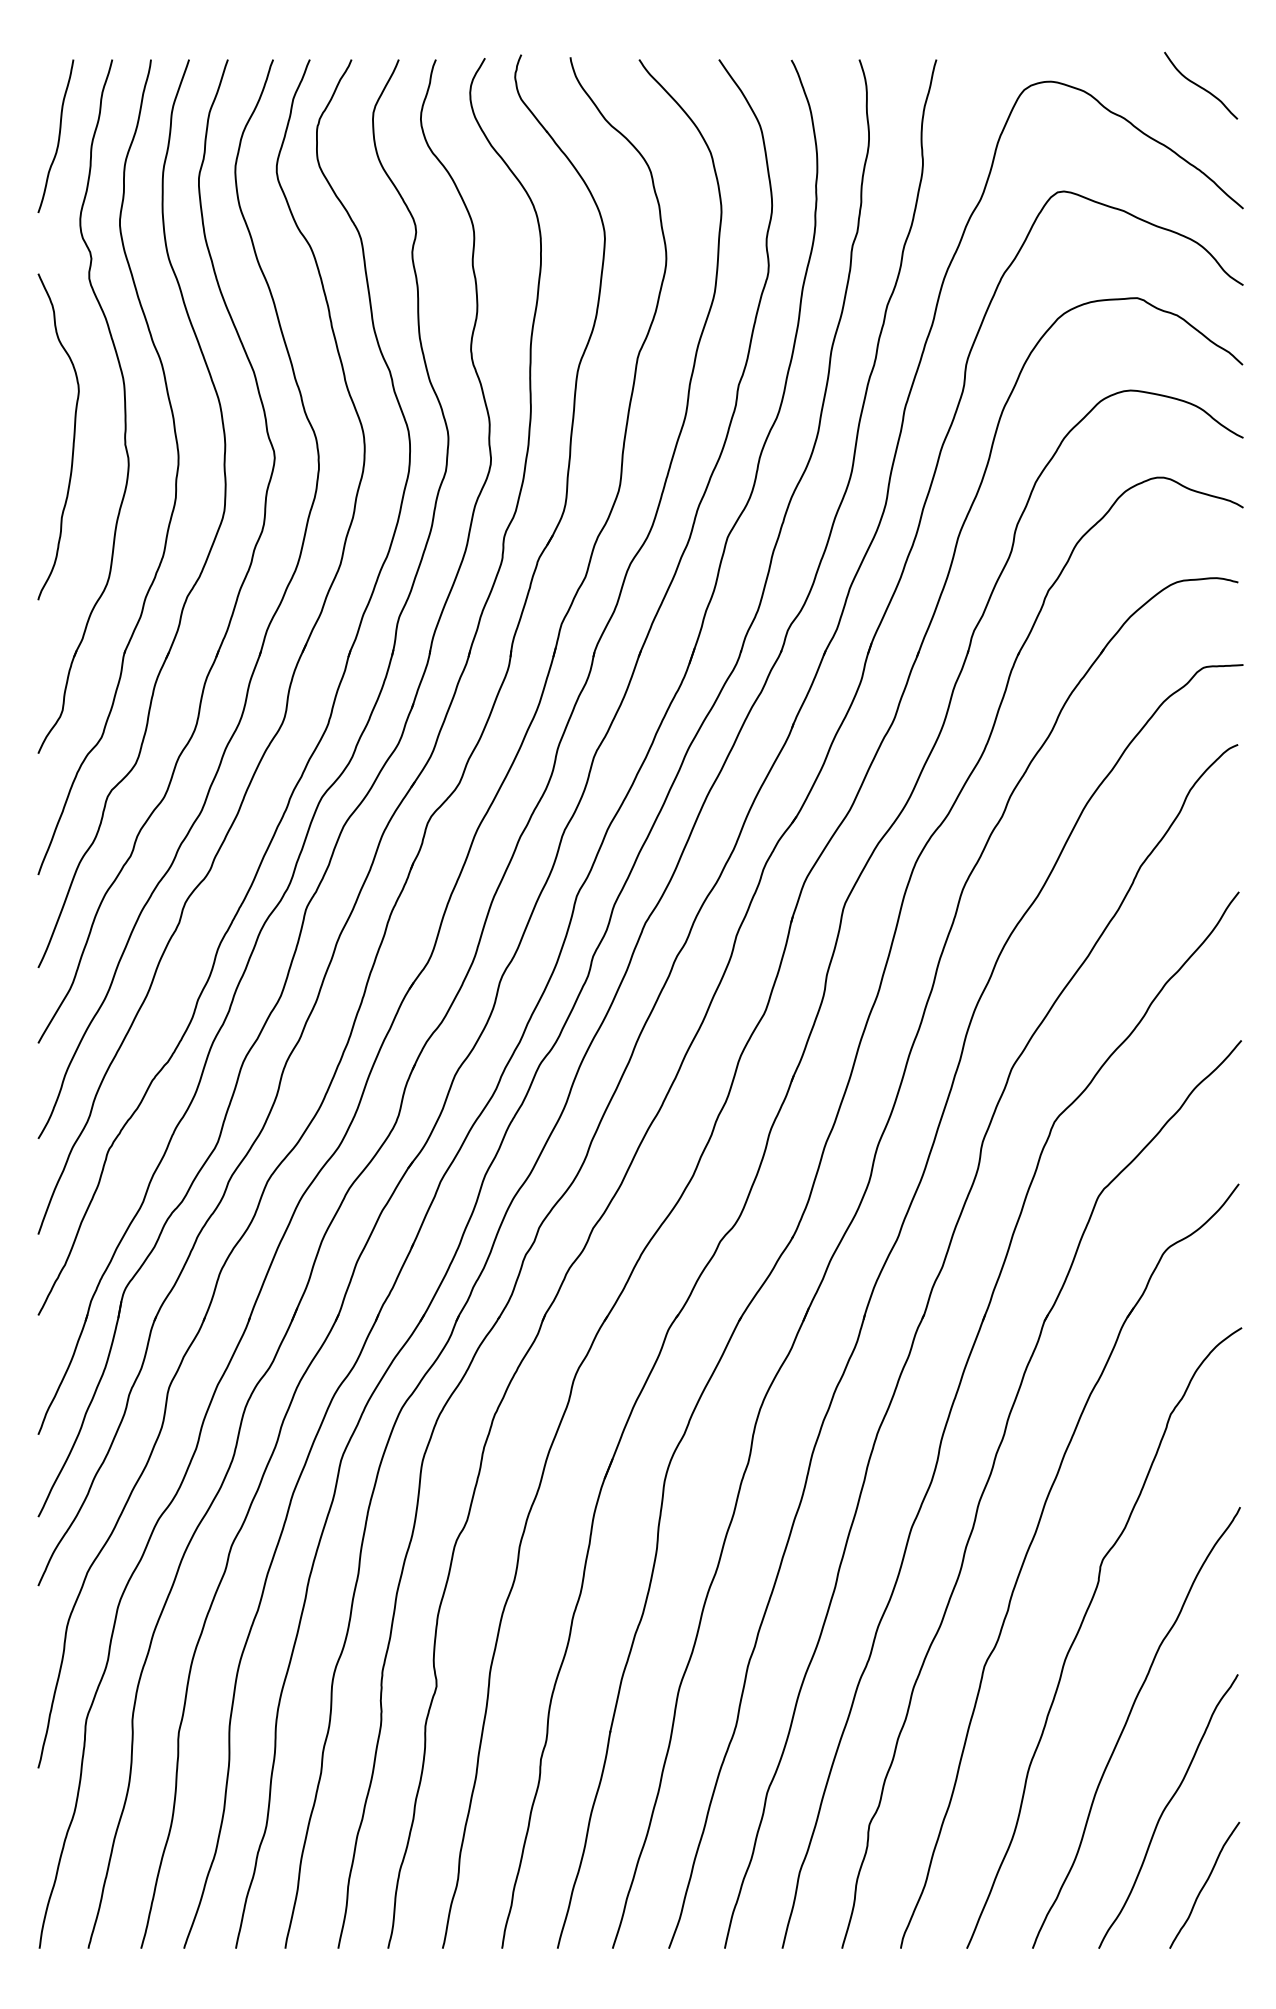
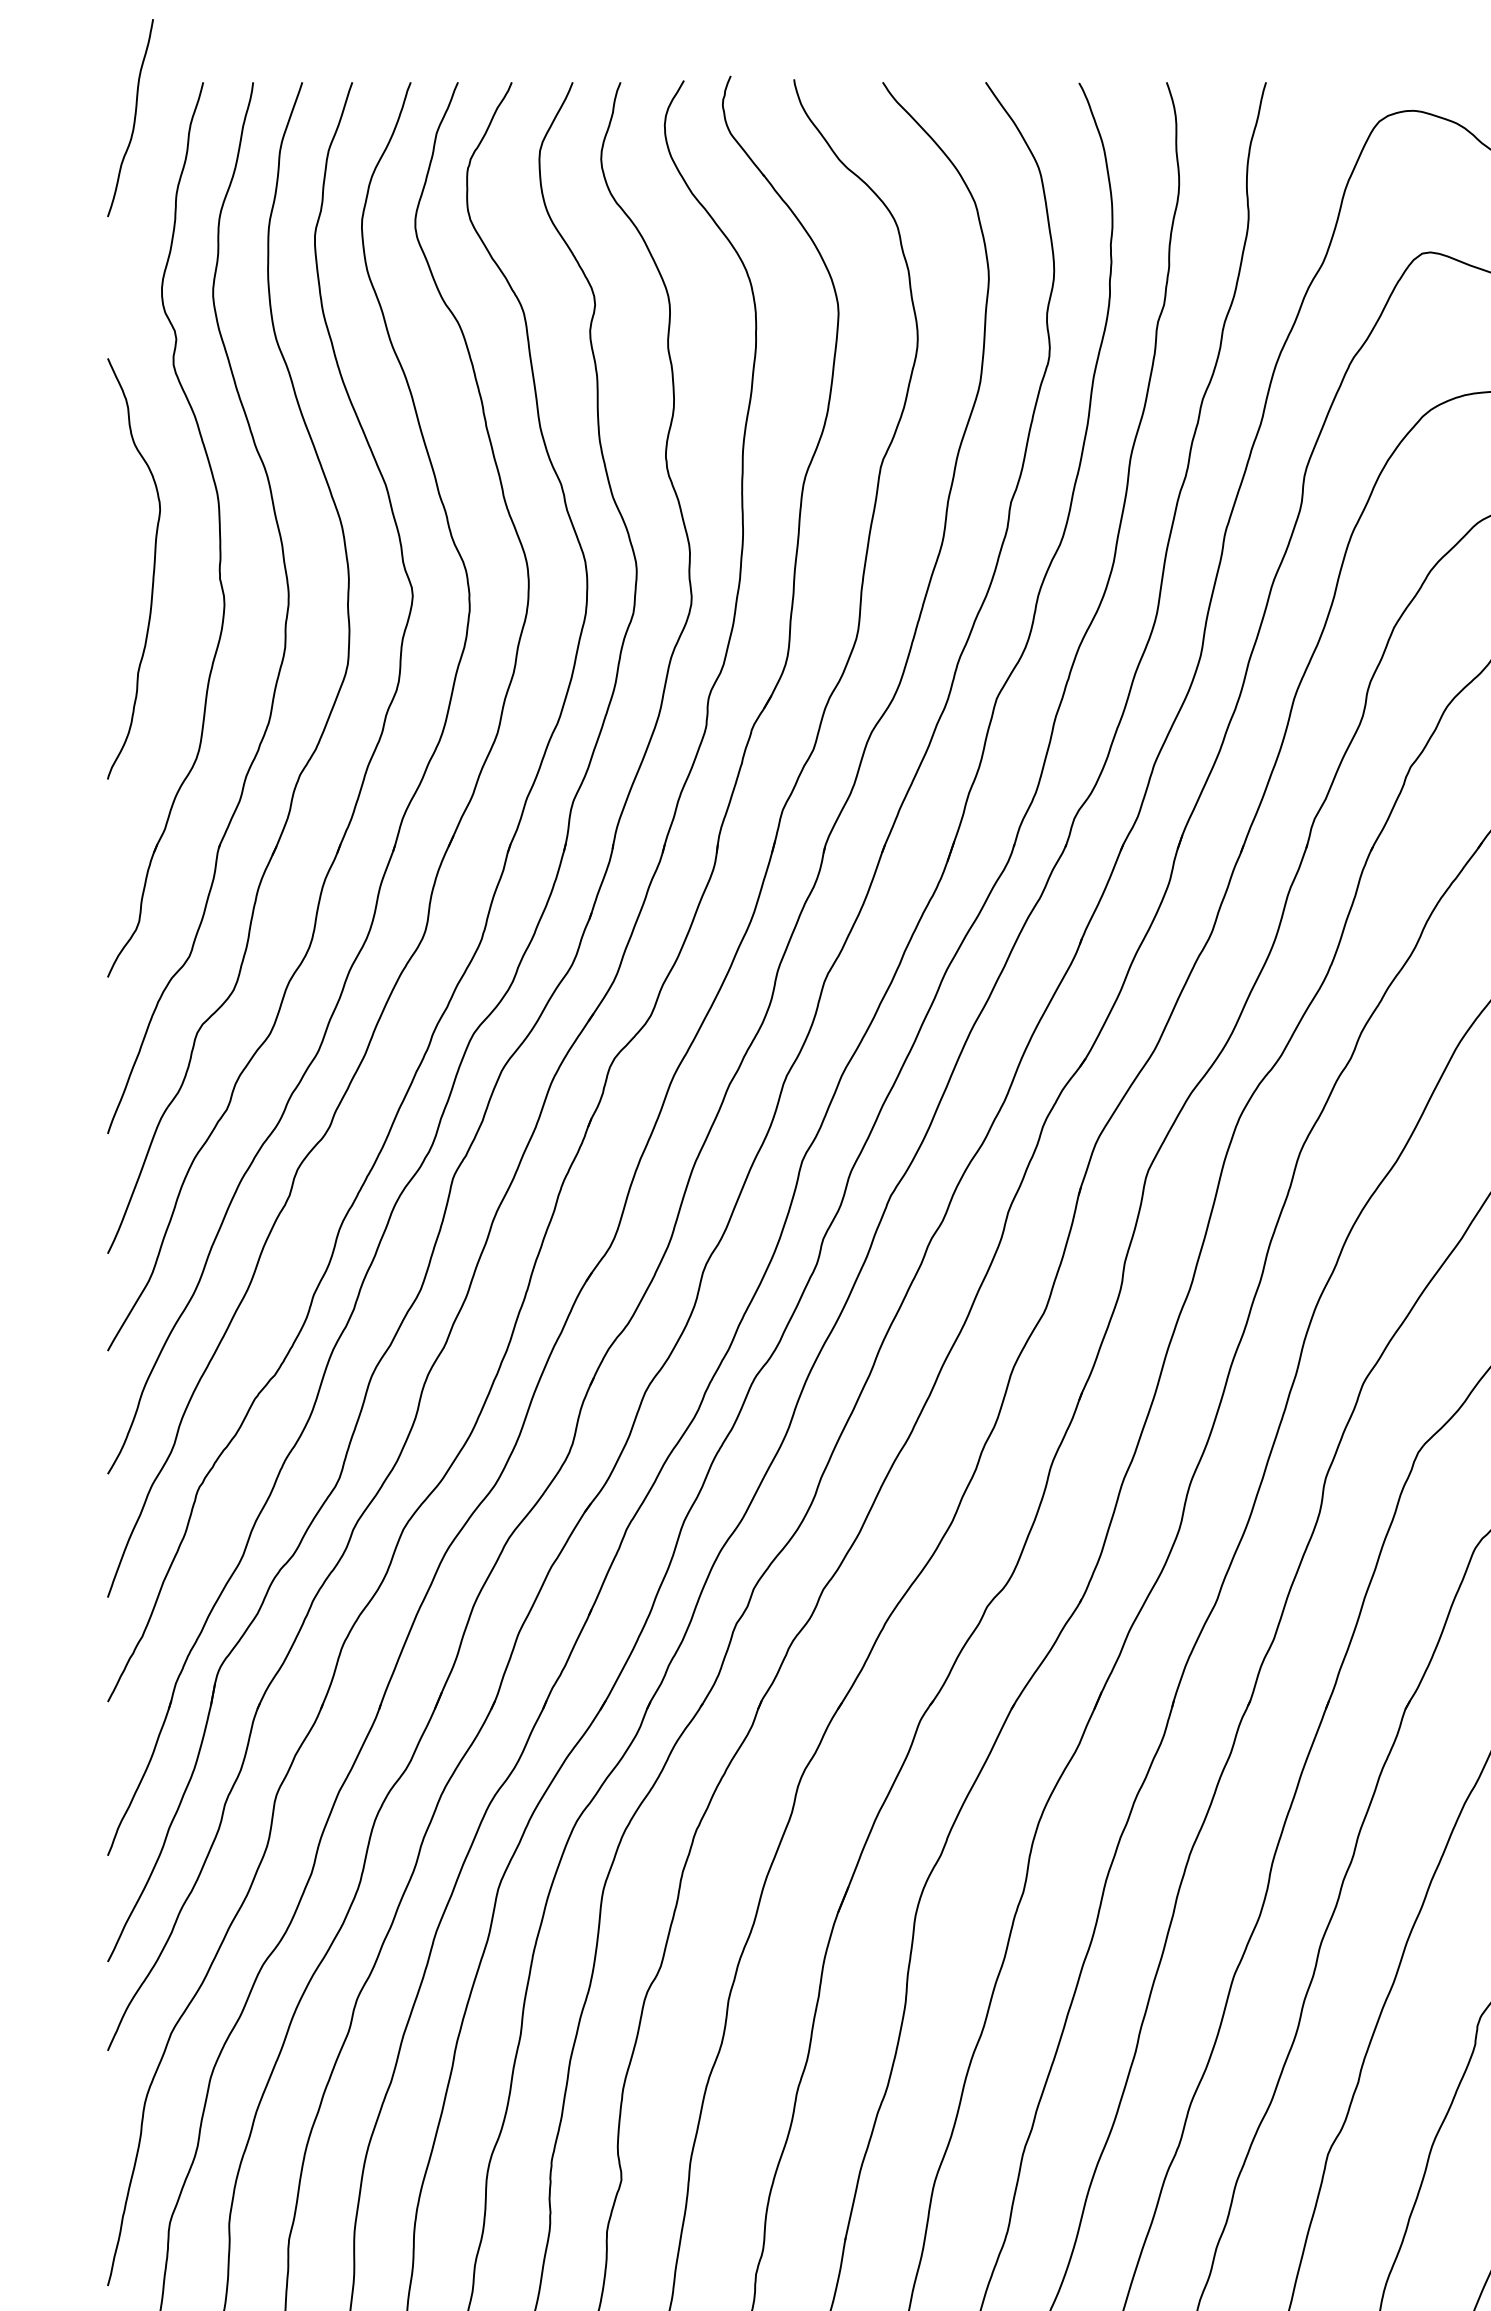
curve: (58, 135) -> (133, 117), moved

